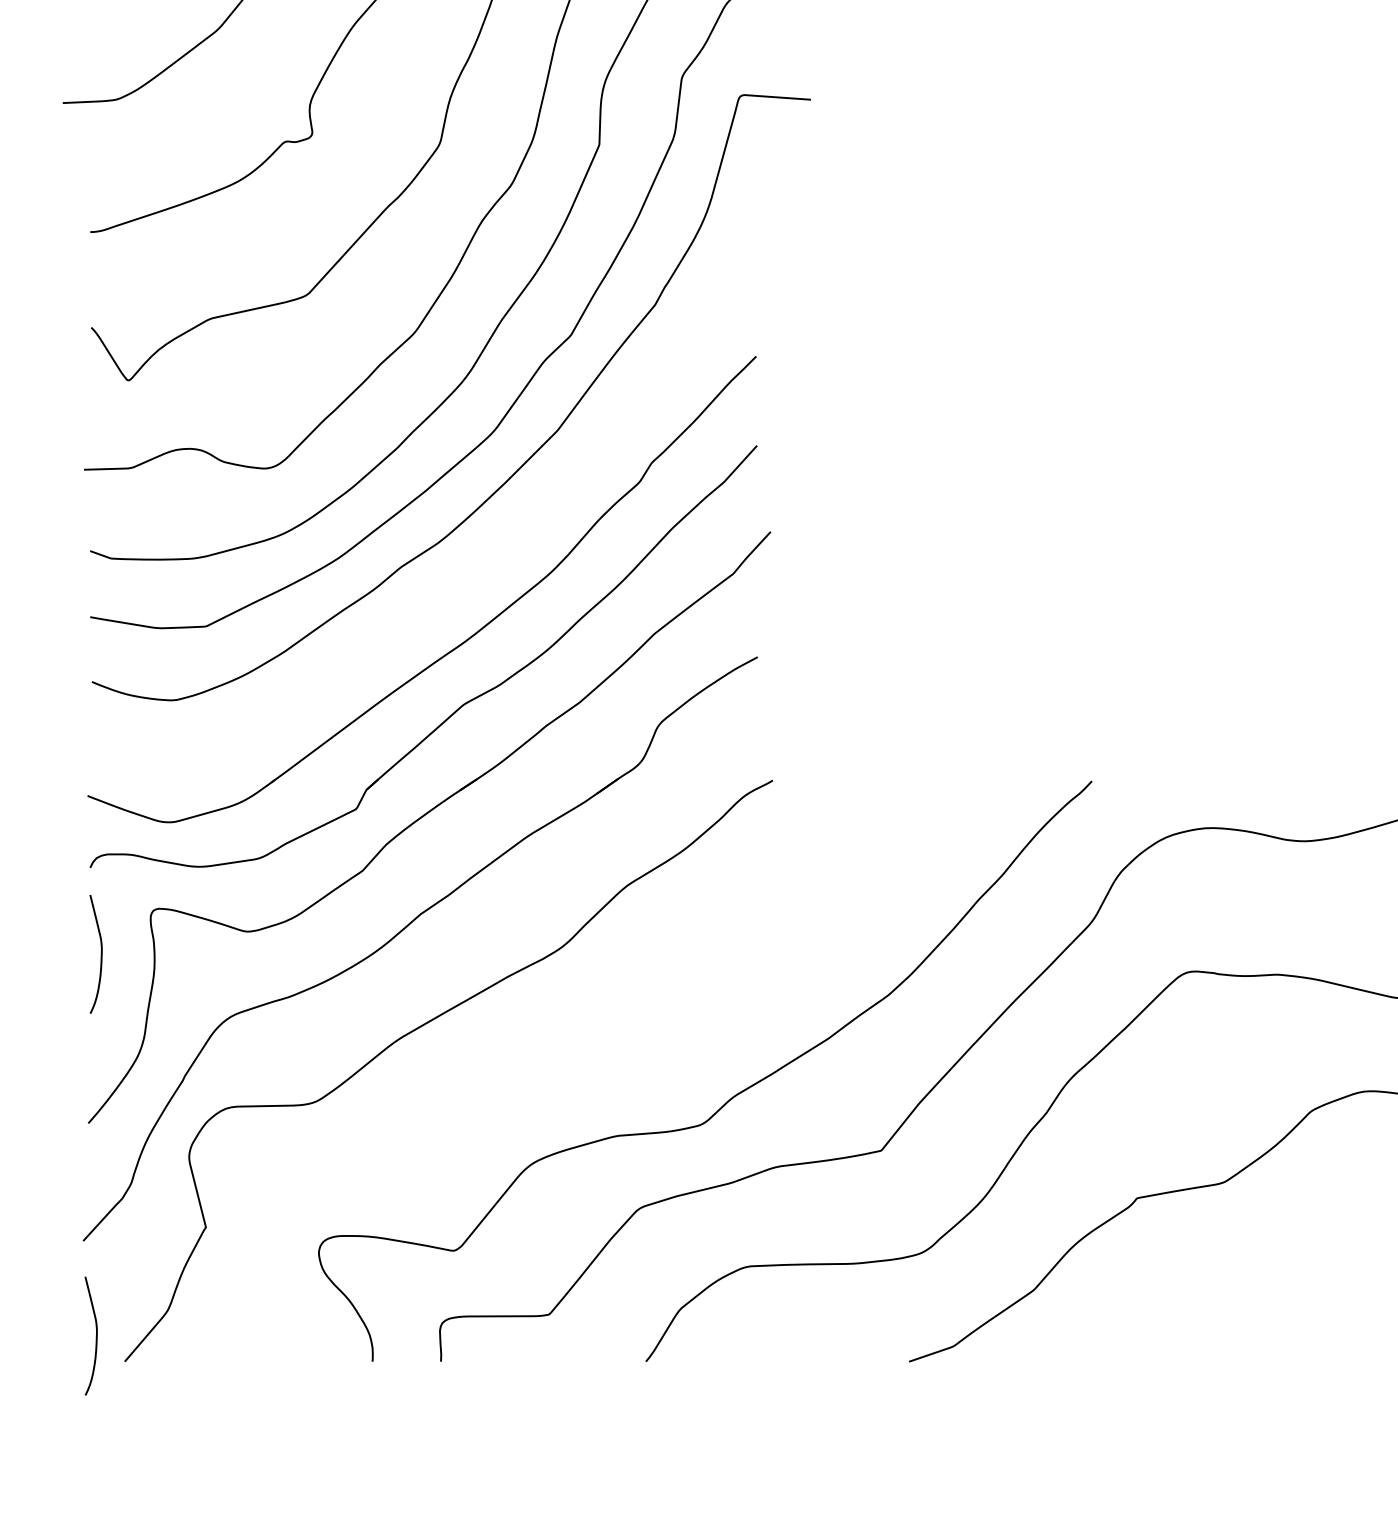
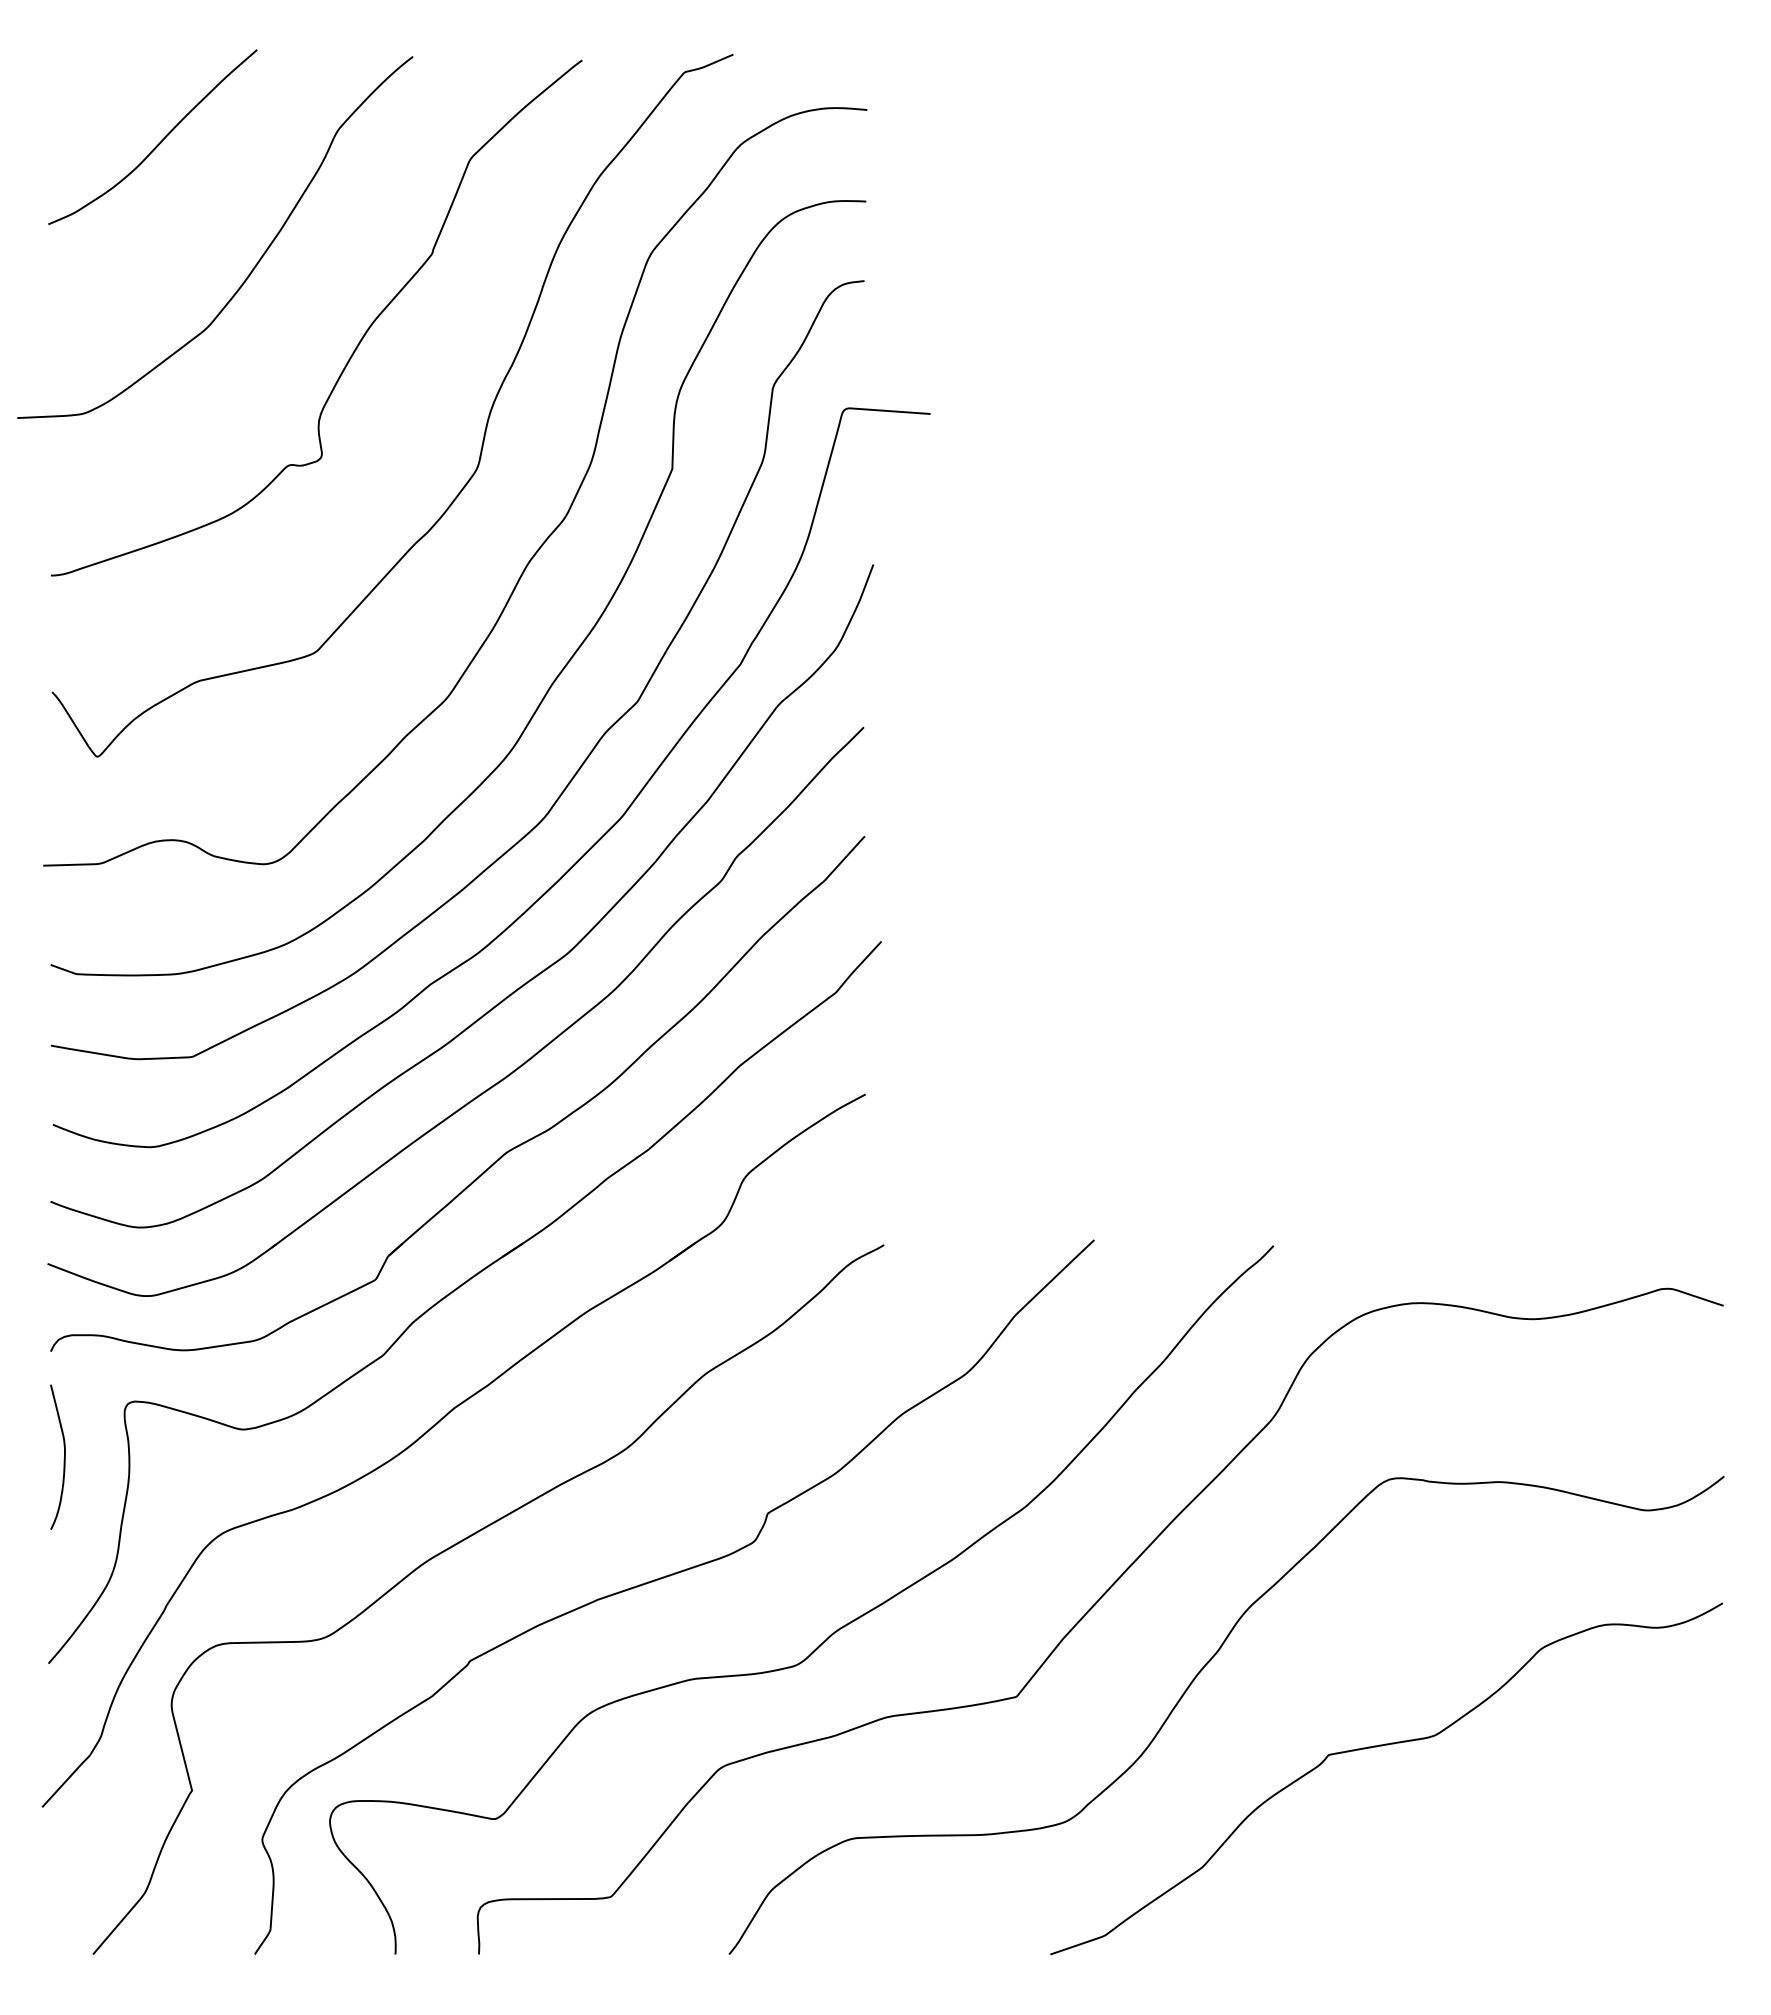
curve: (476, 567) -> (522, 984), added
curve: (595, 1052) -> (667, 1577), added
curve: (95, 1337) -> (57, 1925), removed

